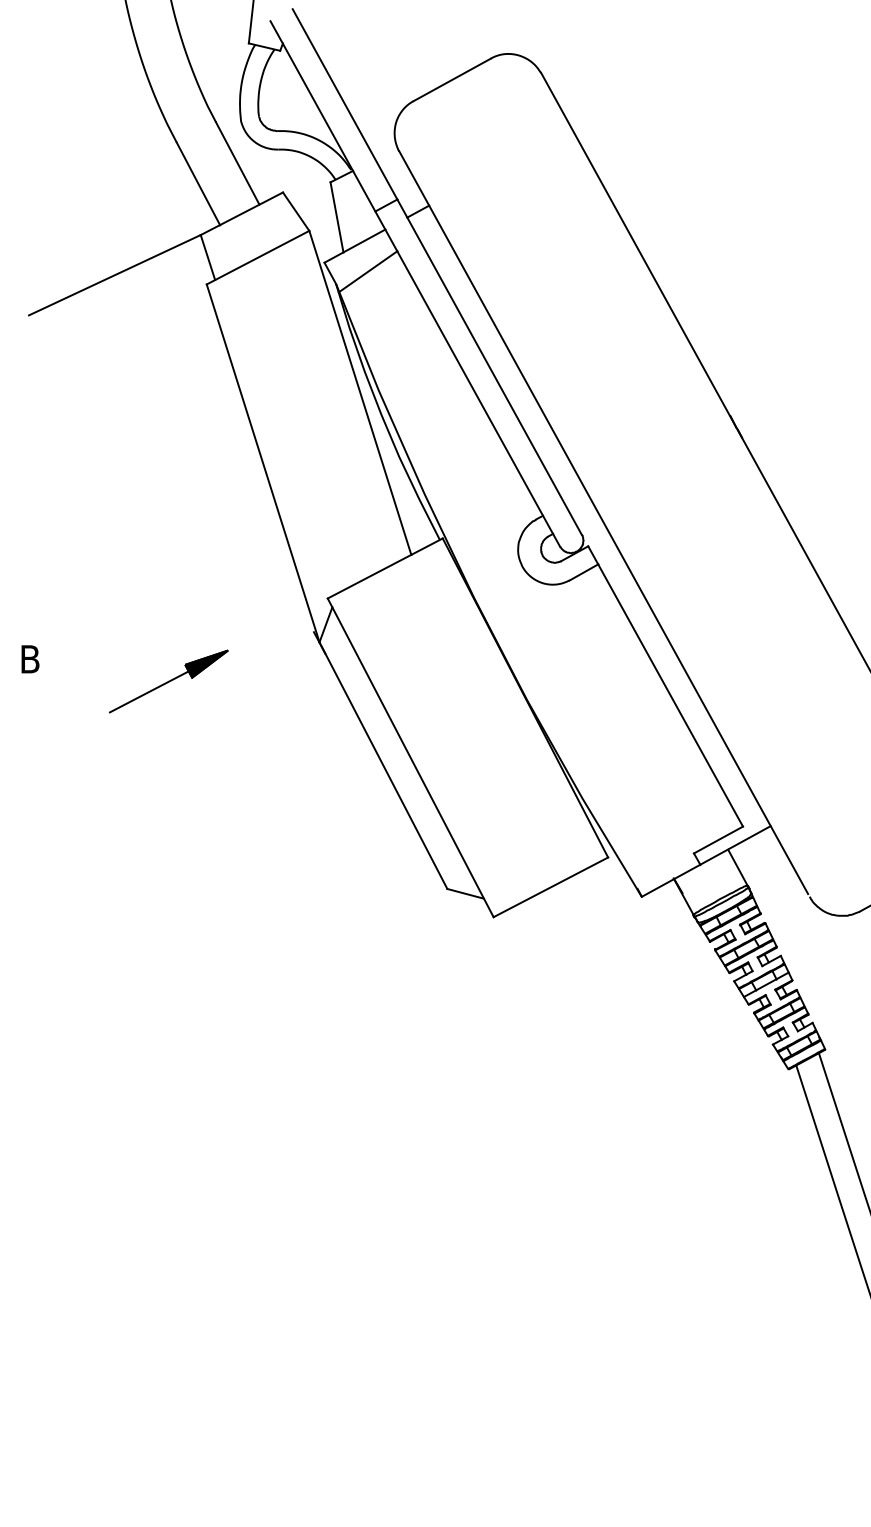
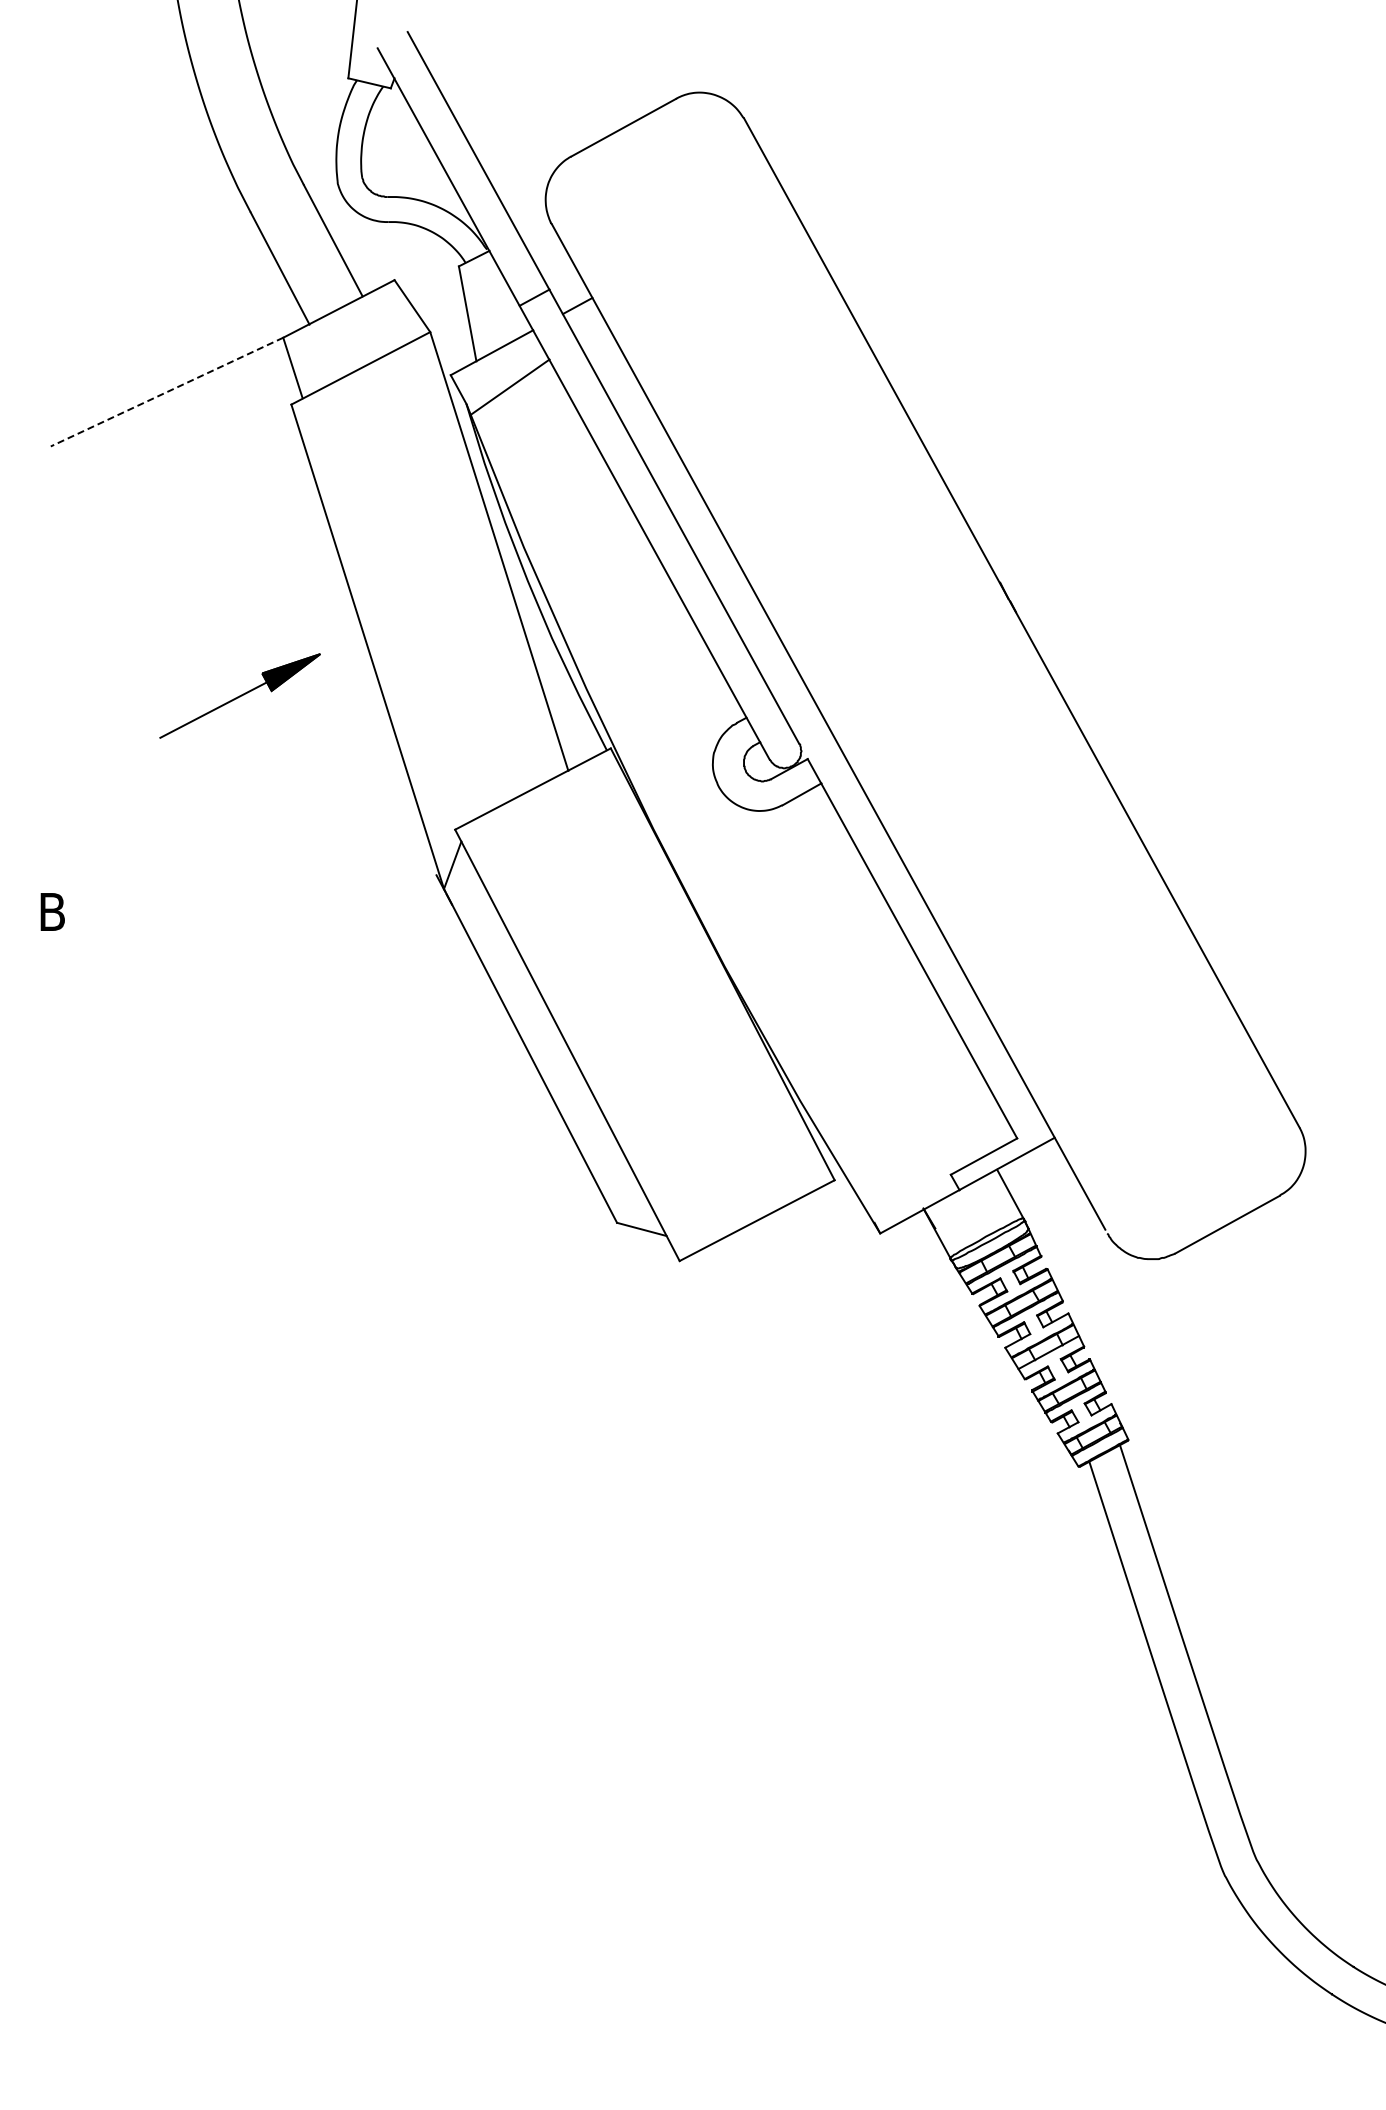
line: (114, 275) -> (166, 392), solid -> dashed
part: (168, 681) -> (239, 695), moved

